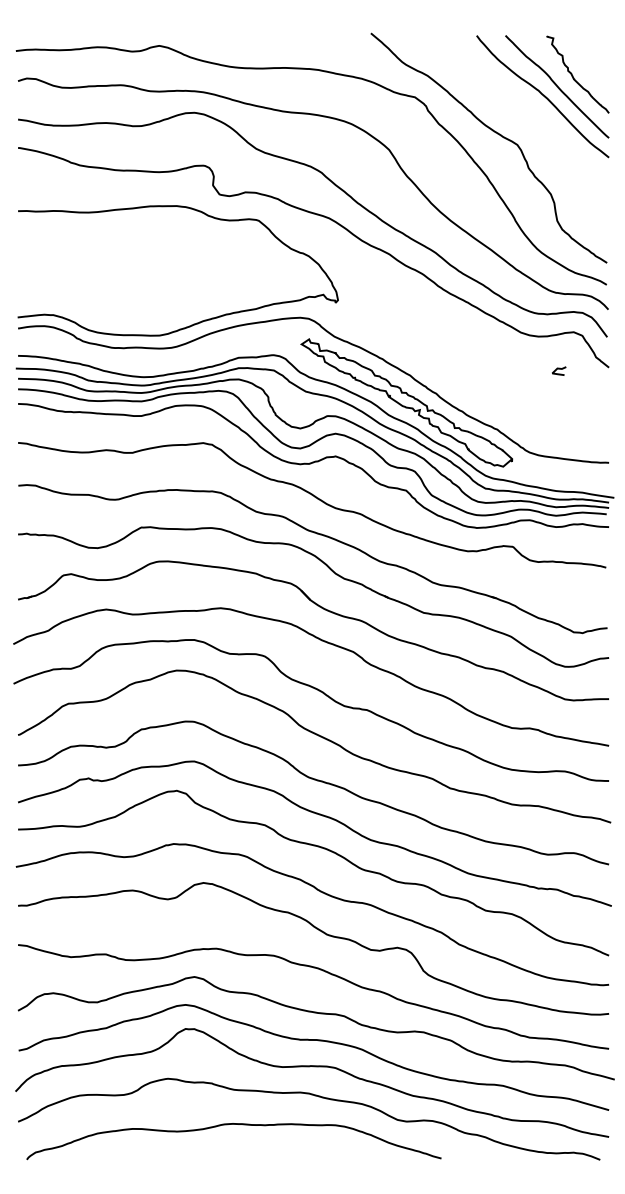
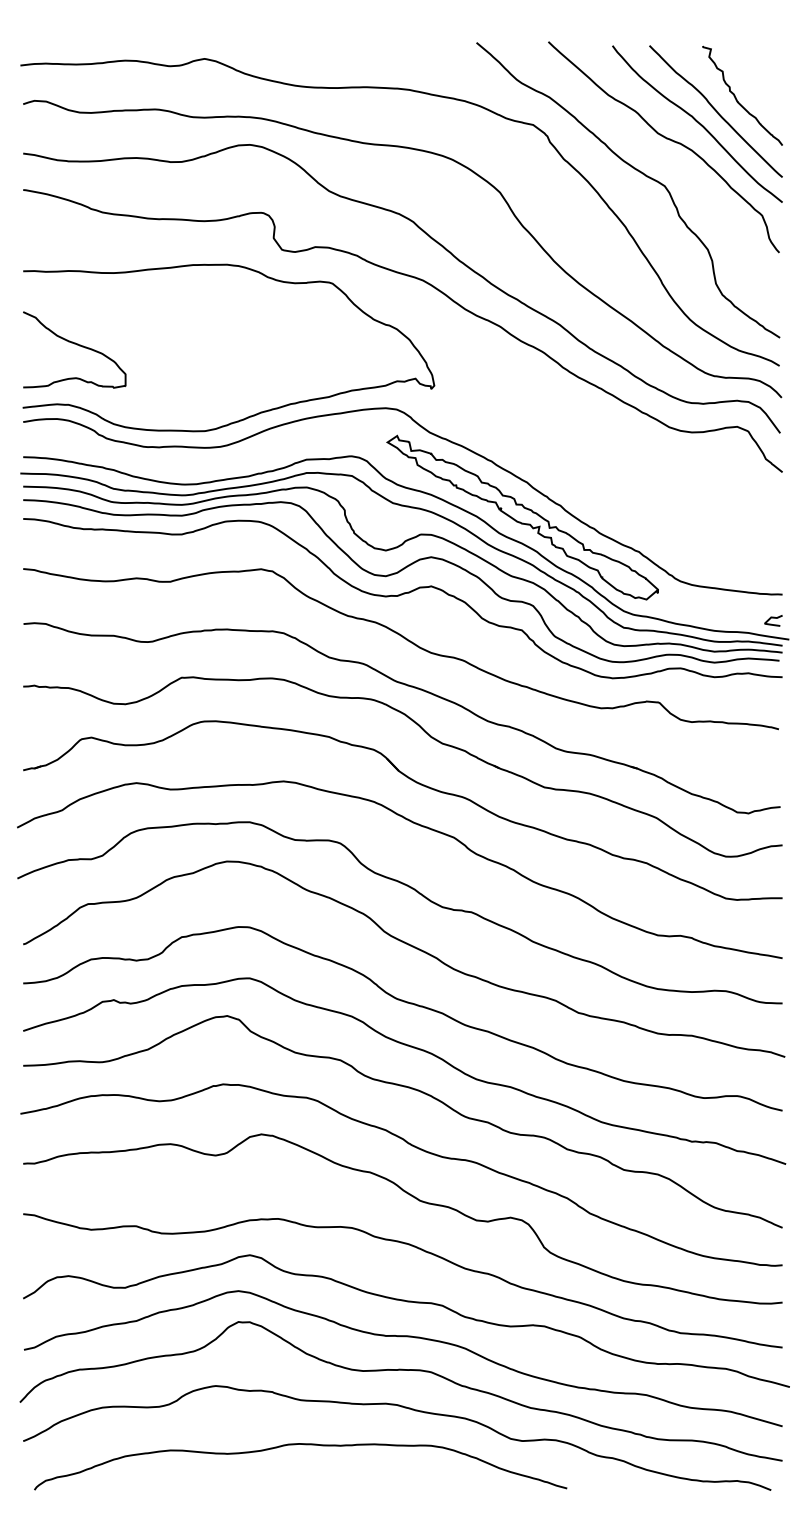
curve: (518, 108) -> (666, 139), added
curve: (57, 268) -> (74, 344), added
curve: (559, 369) -> (773, 618), moved

